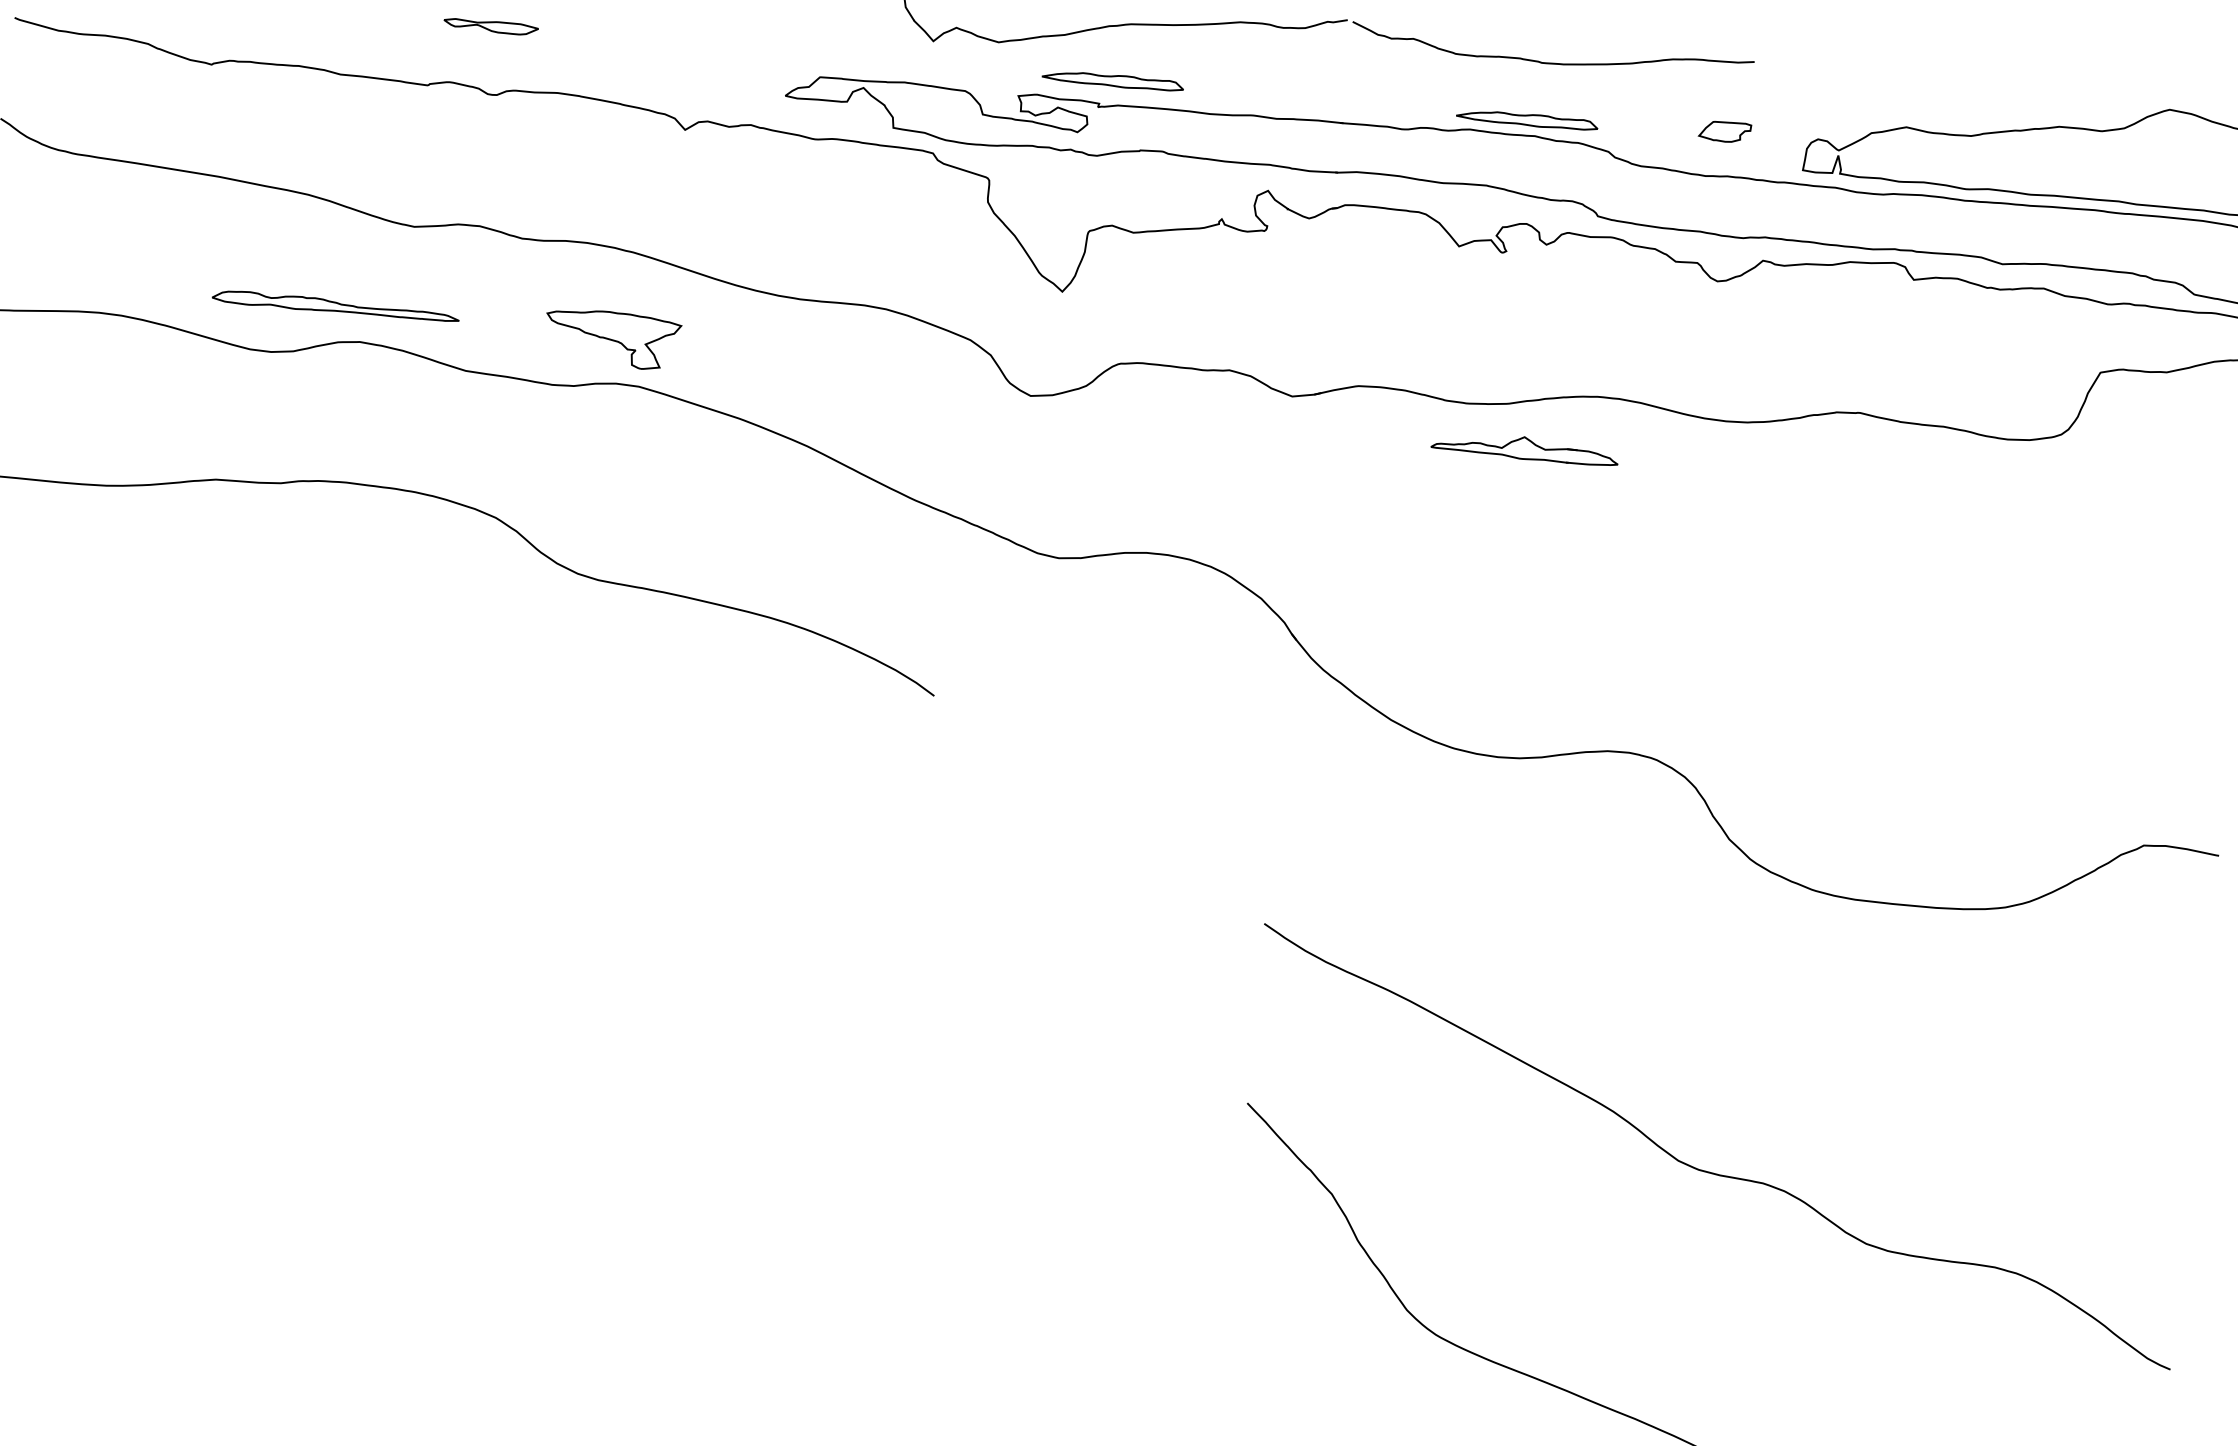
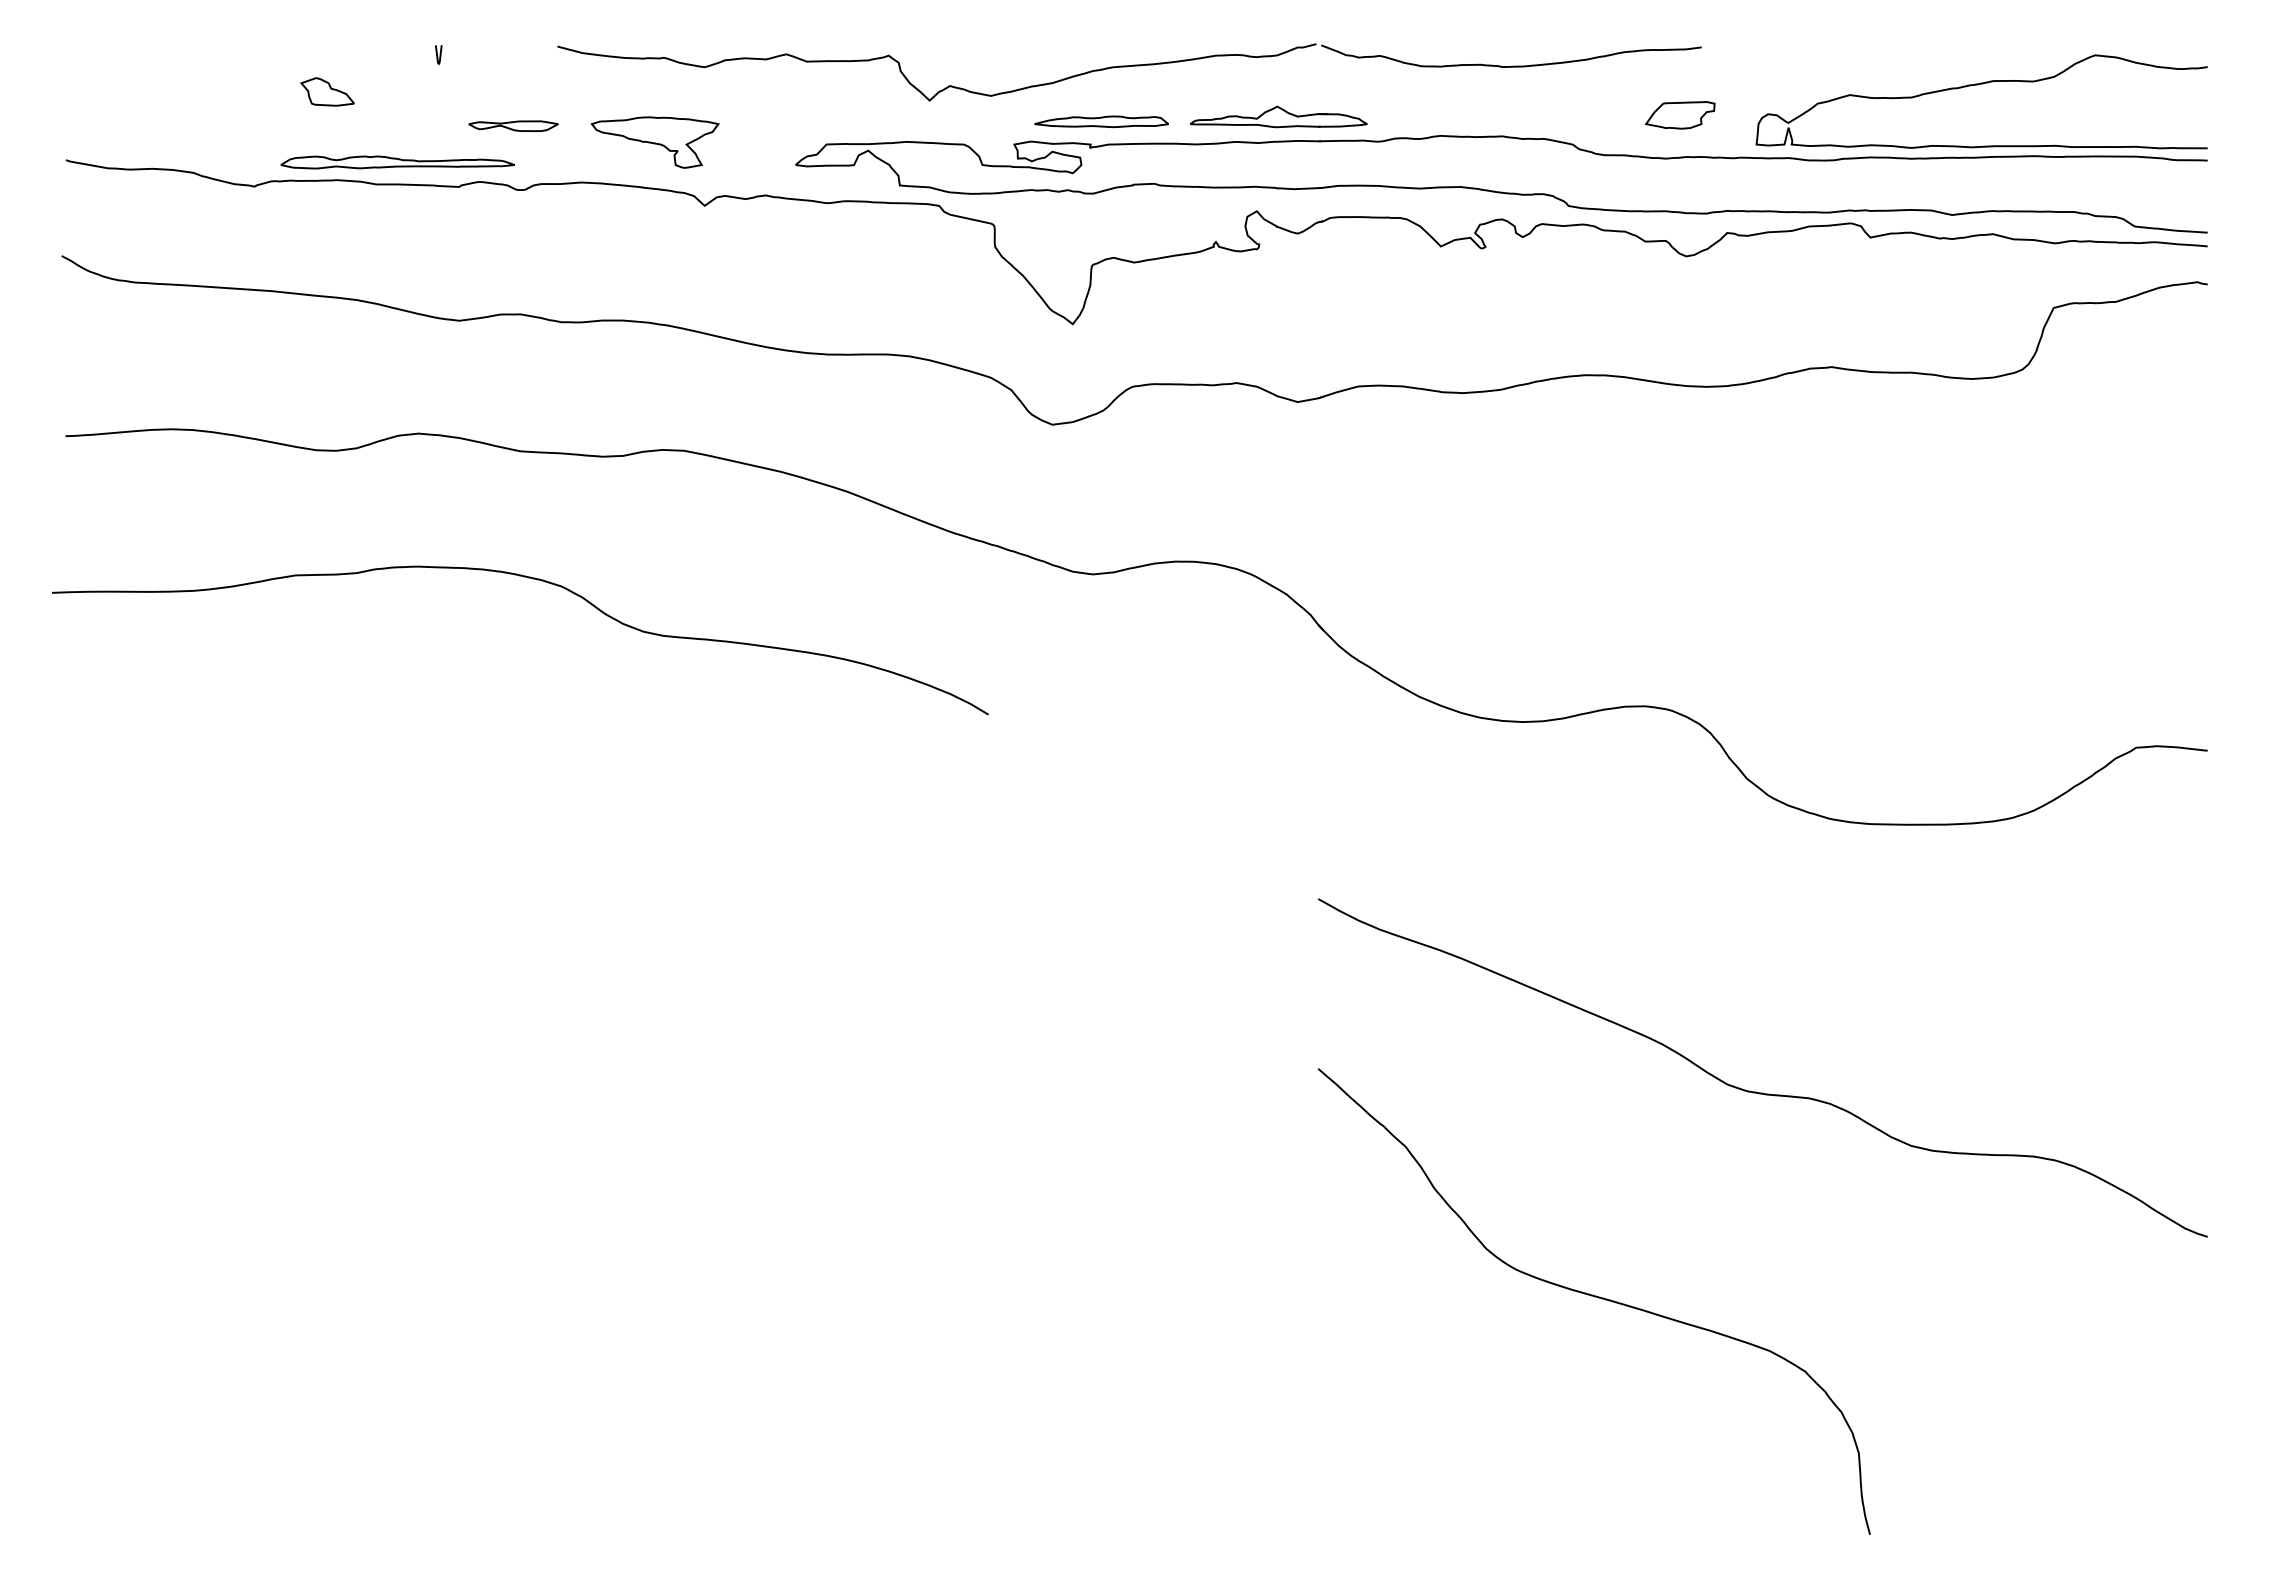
part: (1527, 119) -> (1493, 121), removed
part: (1724, 131) -> (1679, 115), size x1.43
part: (335, 306) -> (397, 162), moved
part: (611, 339) -> (654, 142), moved
part: (1524, 447) -> (1278, 116), moved

